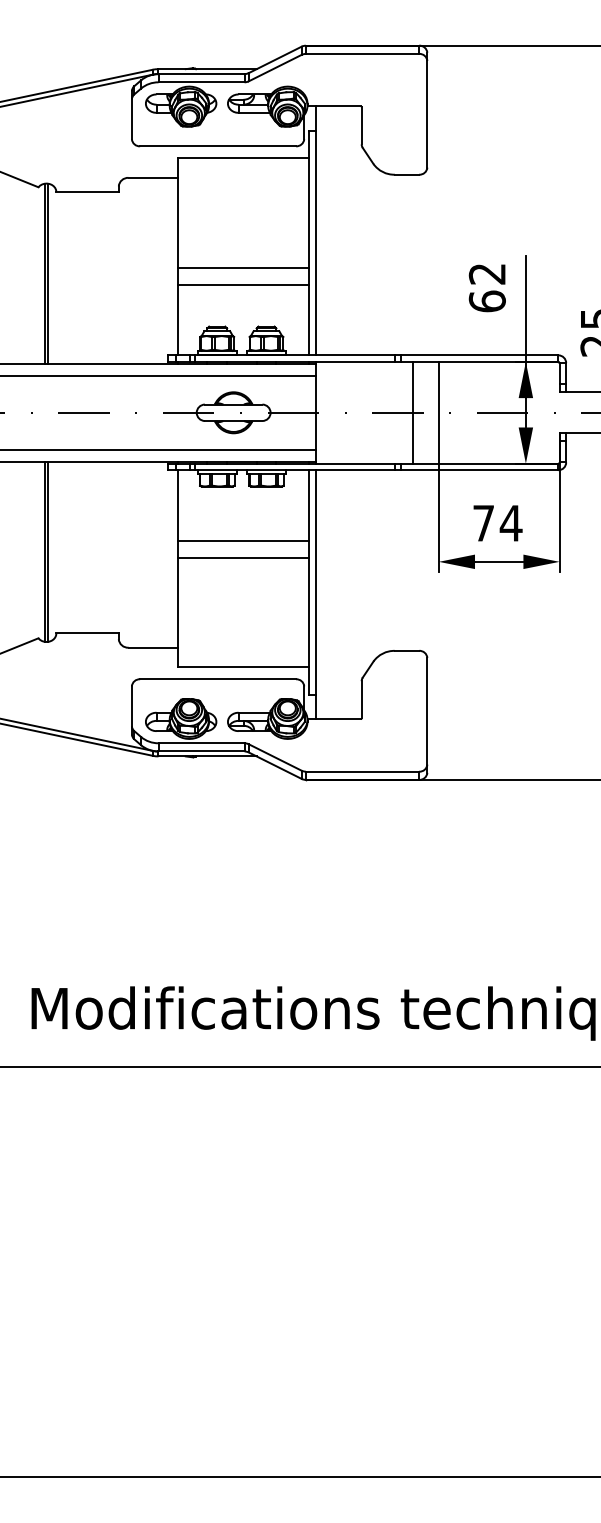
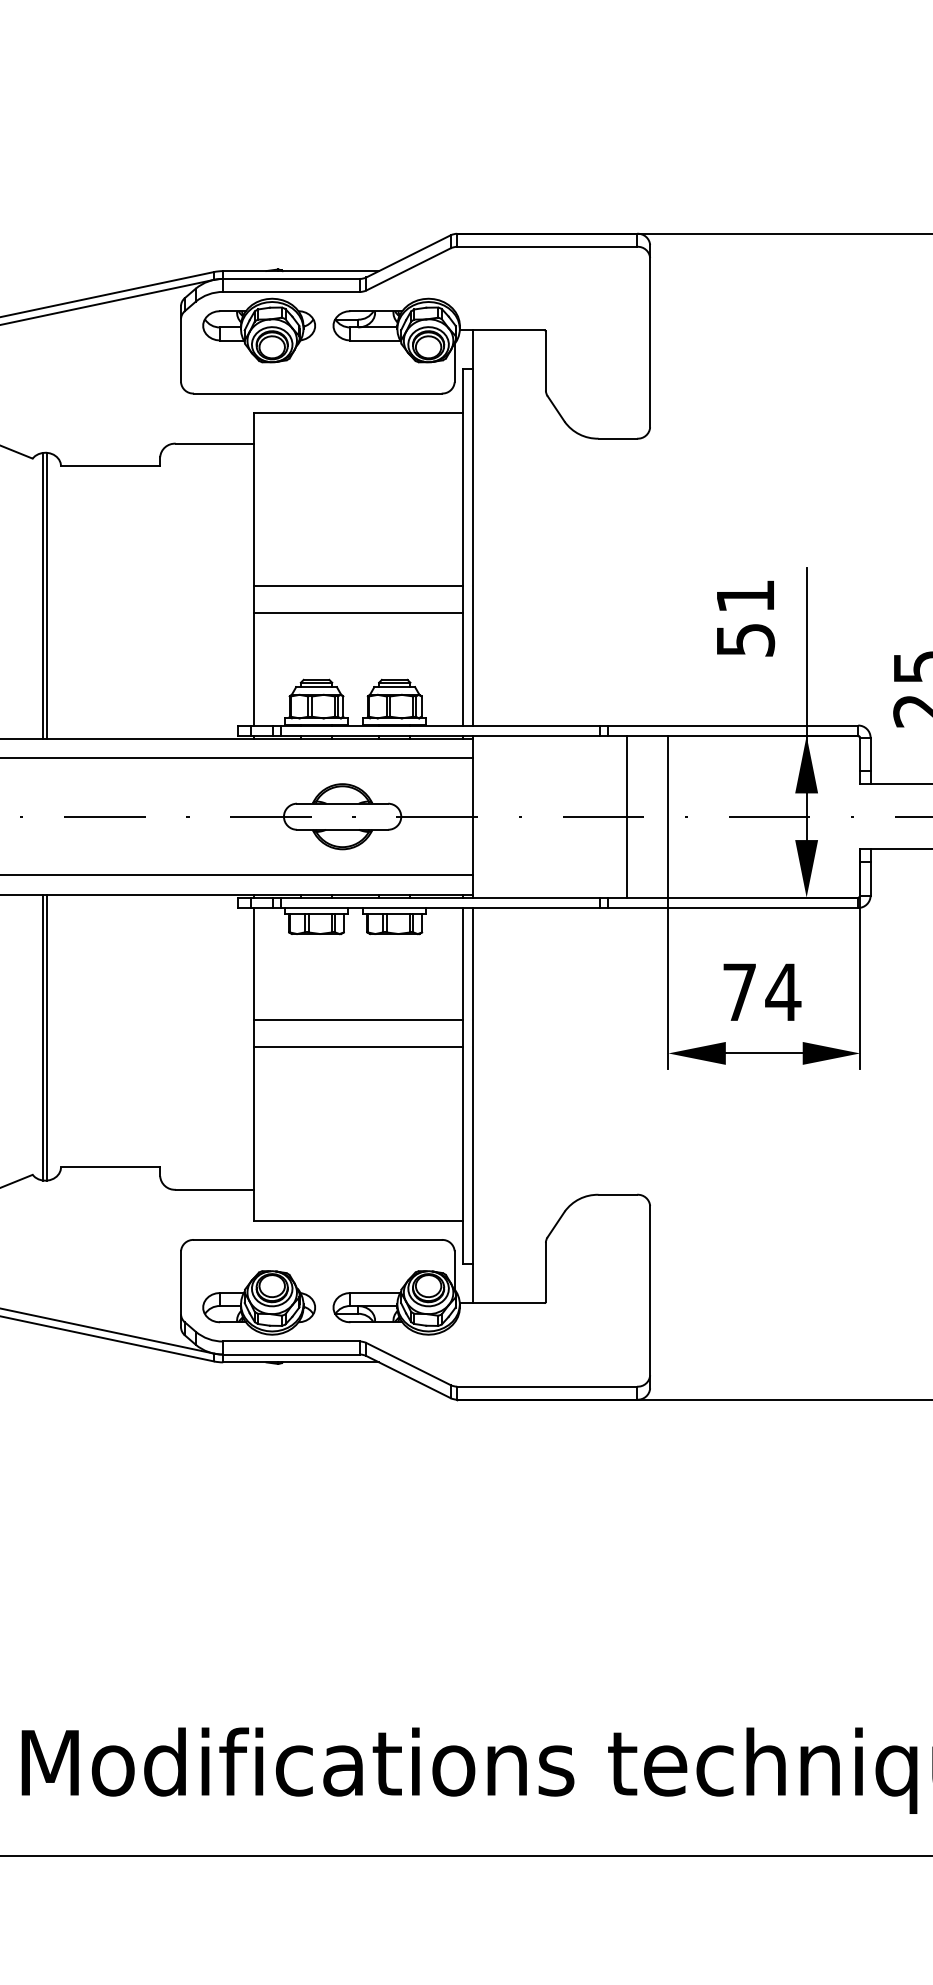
text: (486, 288) -> (744, 619), 62 -> 51

